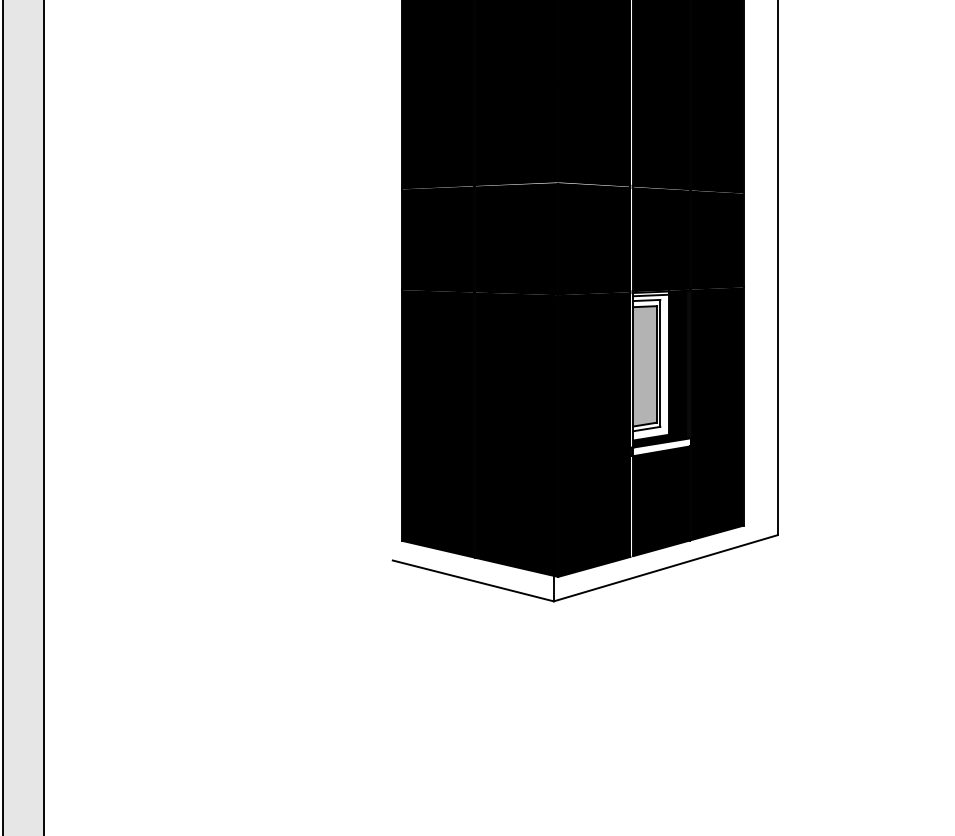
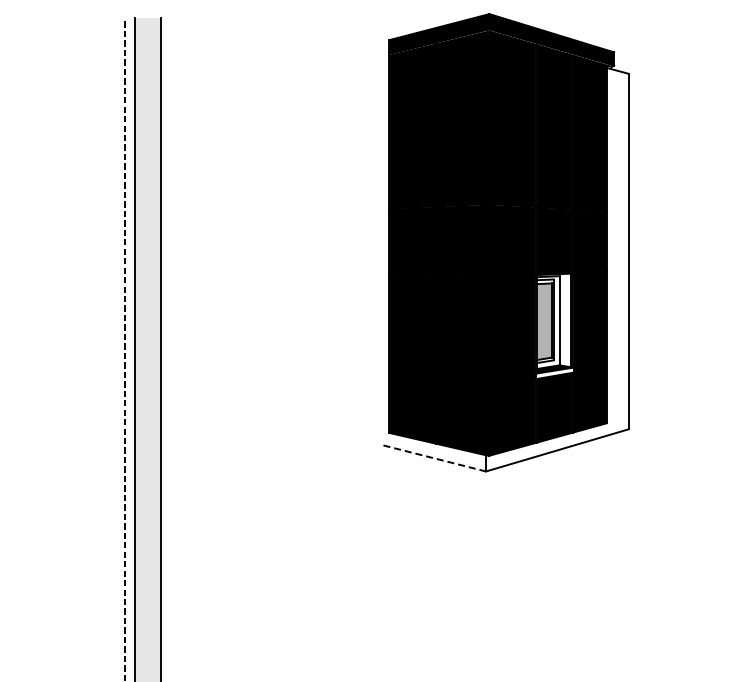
fill: (677, 364) -> (564, 320), removed
line: (472, 580) -> (434, 458), solid -> dashed

